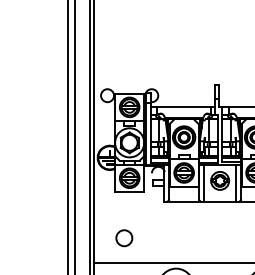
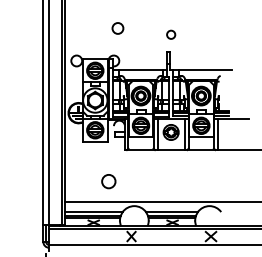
circle: (156, 56) -> (117, 28), added
circle: (220, 64) -> (171, 34), added
circle: (123, 238) -> (108, 181), moved

